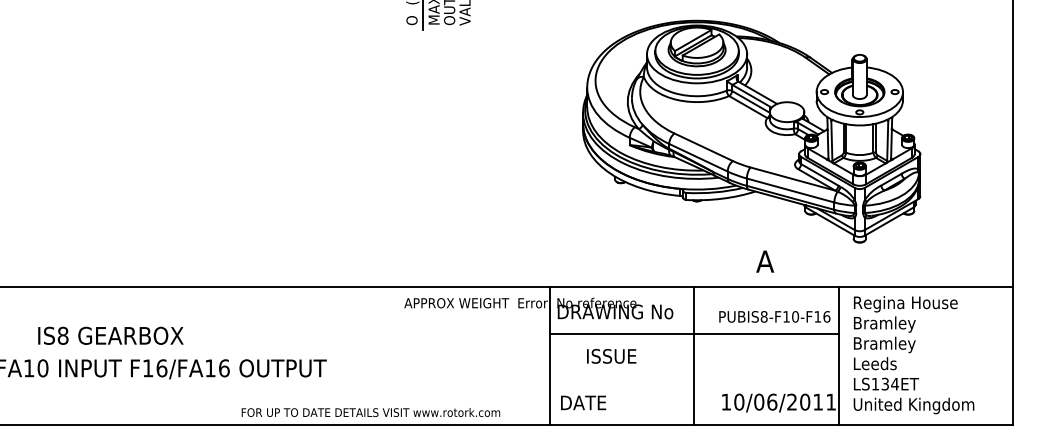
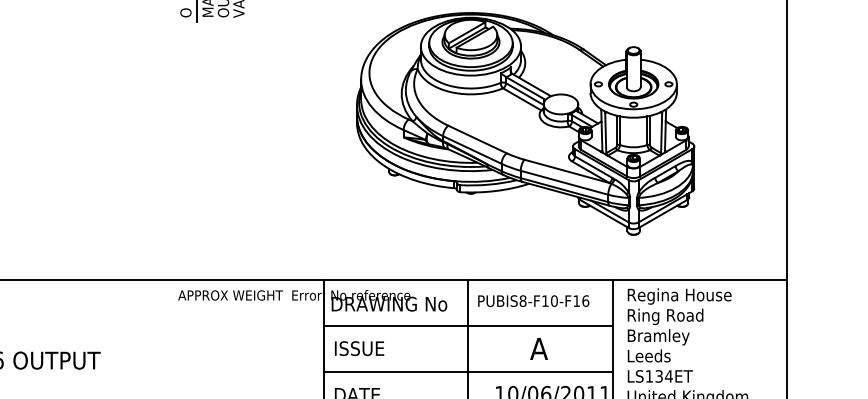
text: (765, 261) -> (539, 348), moved
text: (774, 316) -> (533, 300), moved
text: (892, 324) -> (666, 316), Bramley -> Ring Road
text: (611, 356) -> (359, 348), moved
line: (693, 379) -> (467, 371), added

